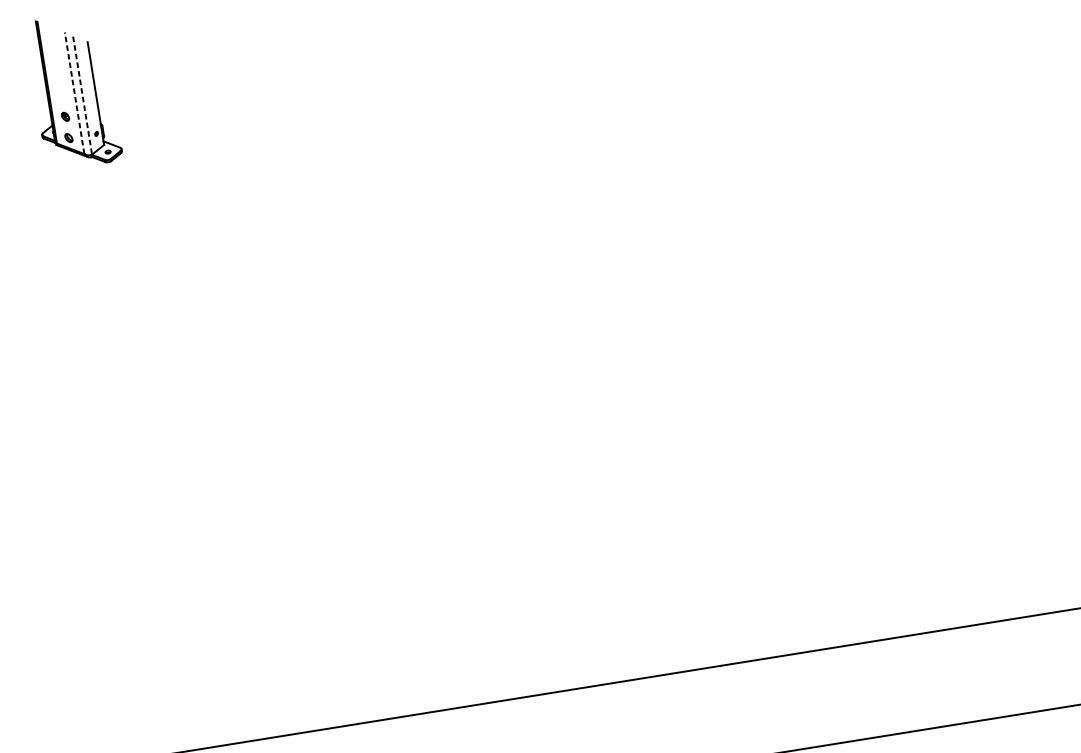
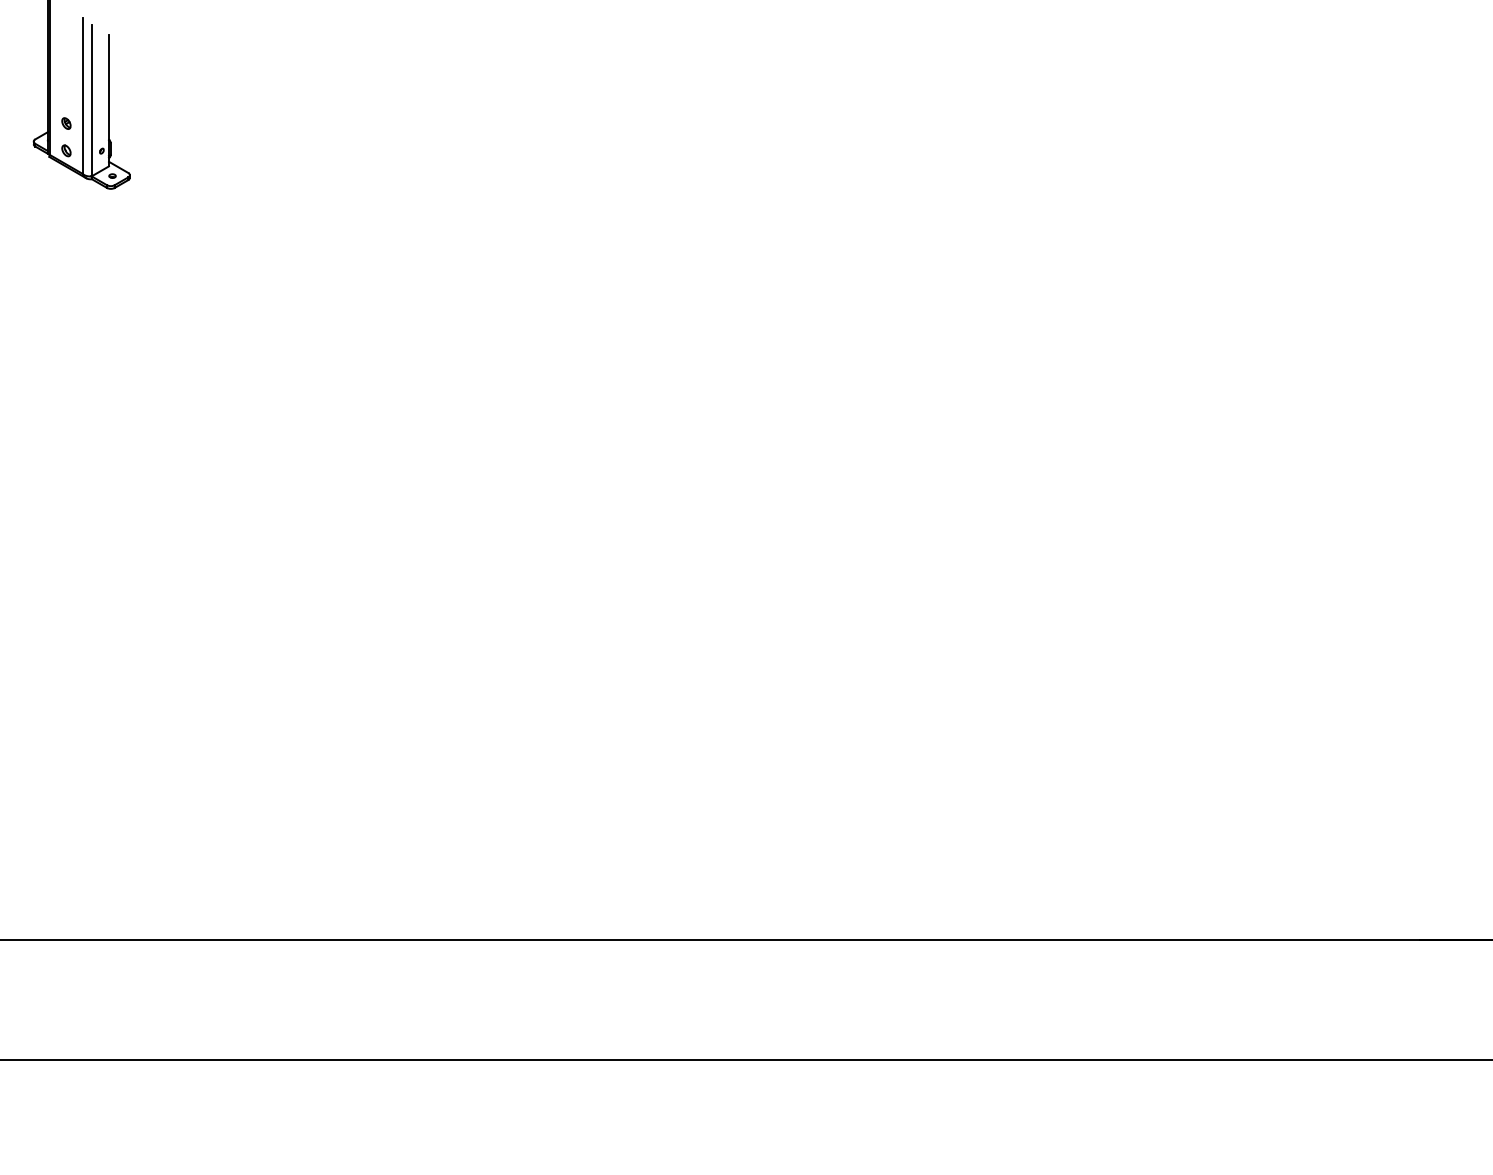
line: (74, 93) -> (82, 96), dashed -> solid
line: (82, 95) -> (91, 100), dashed -> solid

